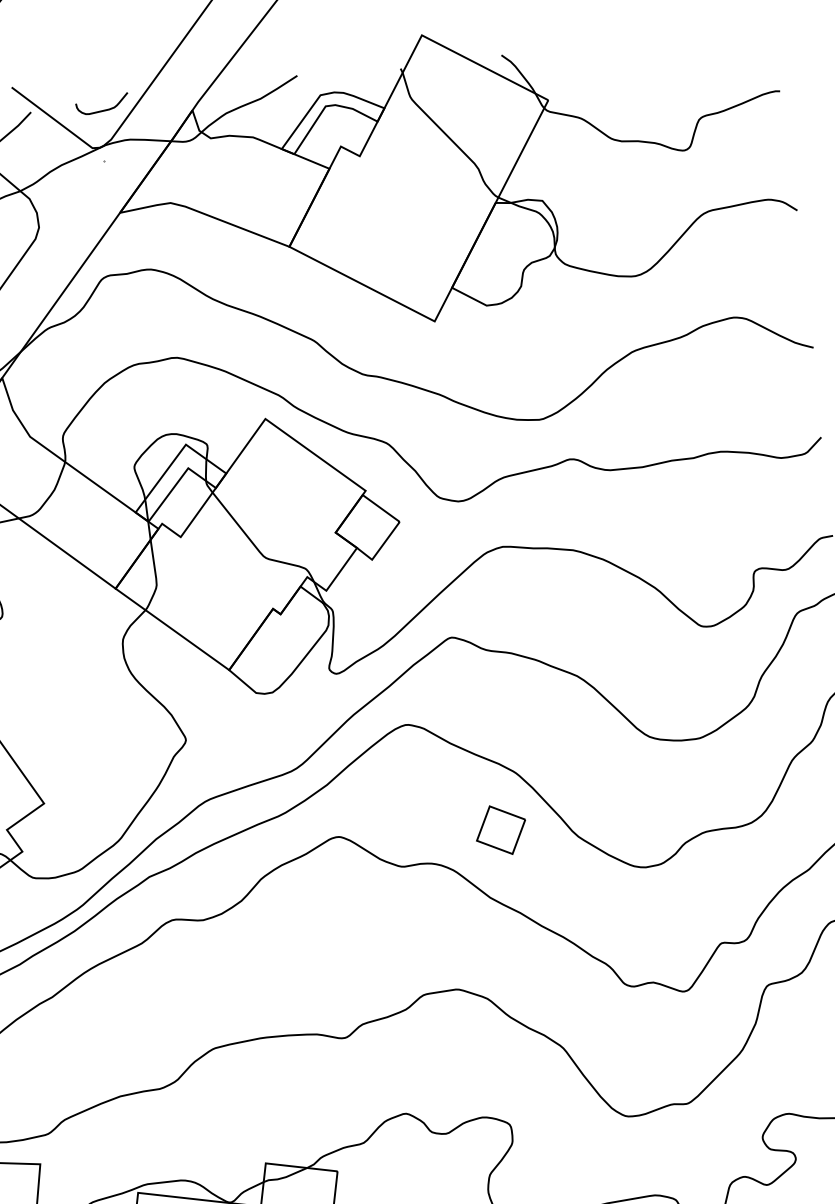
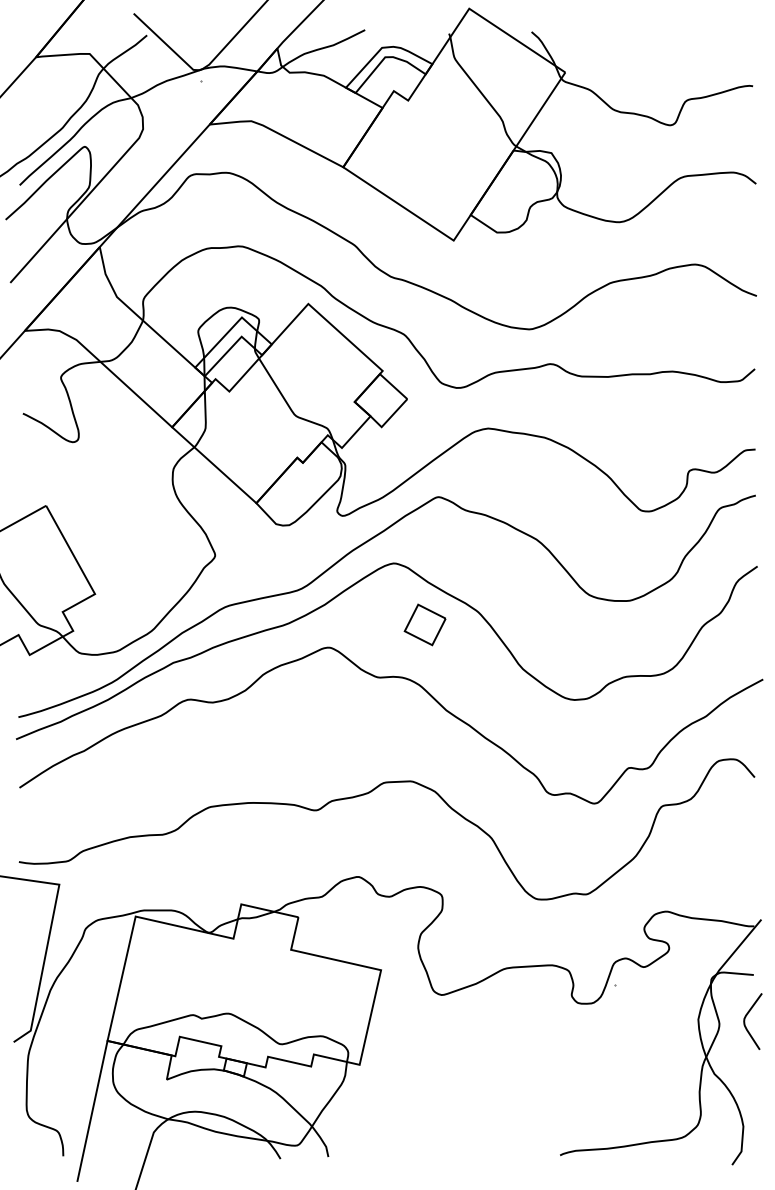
curve: (103, 109) -> (205, 39), removed
part: (500, 829) -> (424, 624), moved

